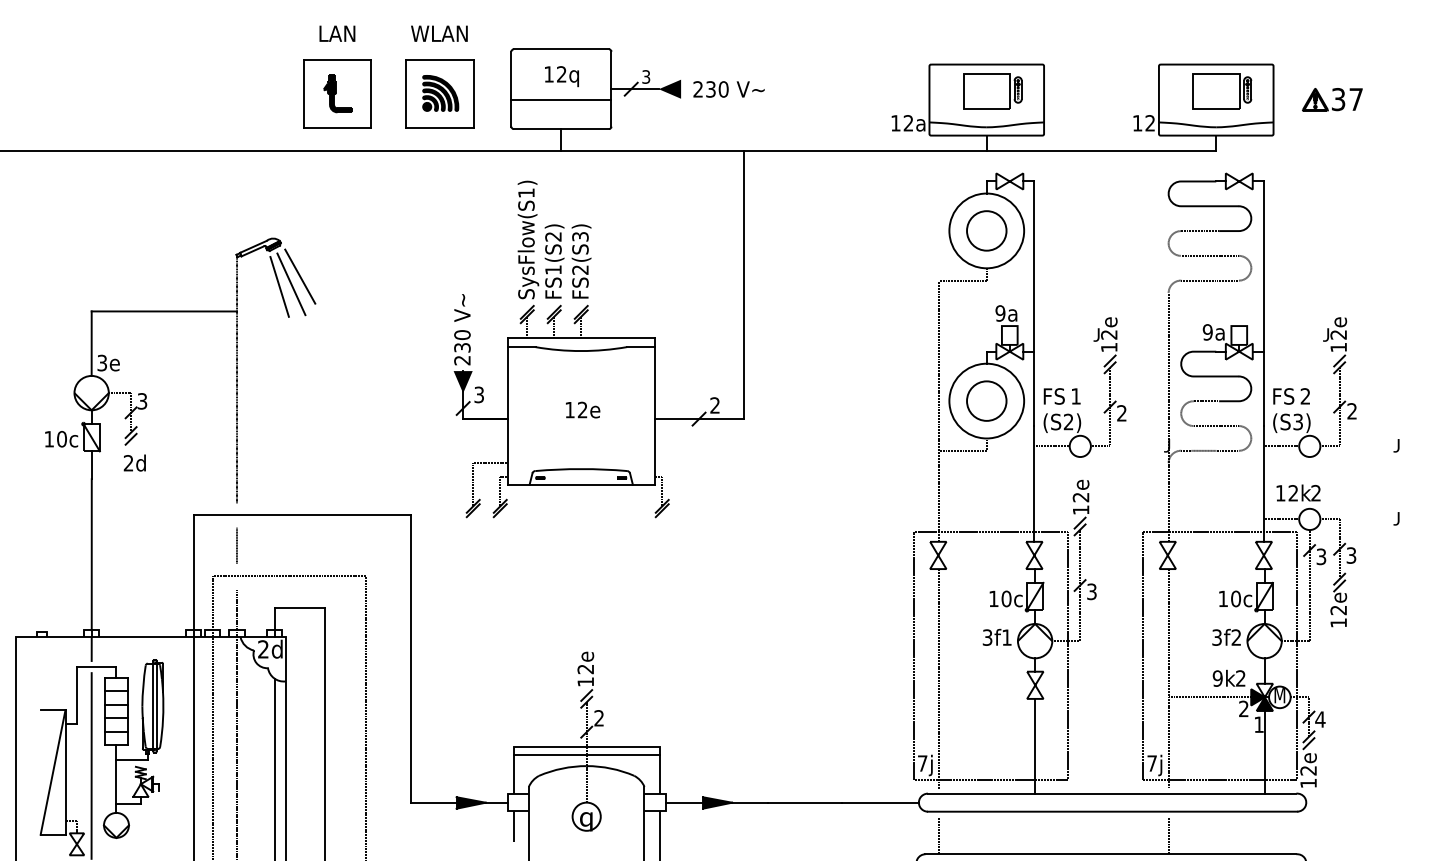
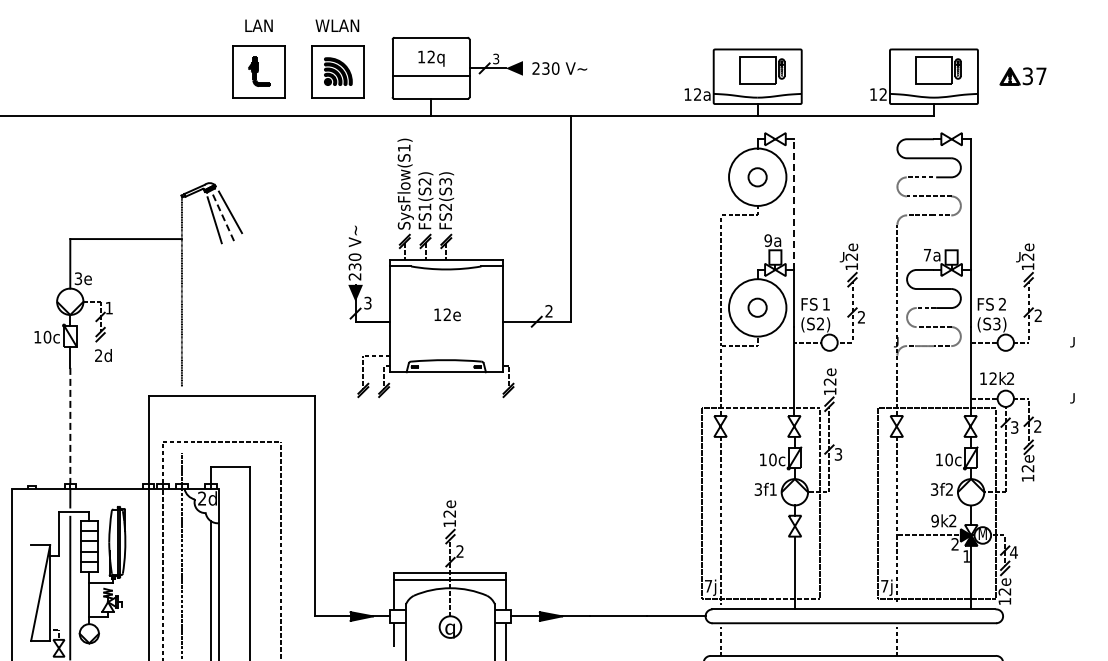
circle: (986, 231) -> (757, 177), size x0.6
line: (1034, 266) -> (794, 204), solid -> dashed
line: (291, 284) -> (223, 218), solid -> dashed
text: (1207, 331) -> (927, 254), 9a -> 7a
text: (141, 400) -> (108, 307), 3 -> 1
circle: (986, 400) -> (757, 307), size x0.6
line: (236, 545) -> (181, 418), removed
line: (91, 555) -> (70, 426), solid -> dashed
text: (1351, 555) -> (1037, 426), 3 -> 2

